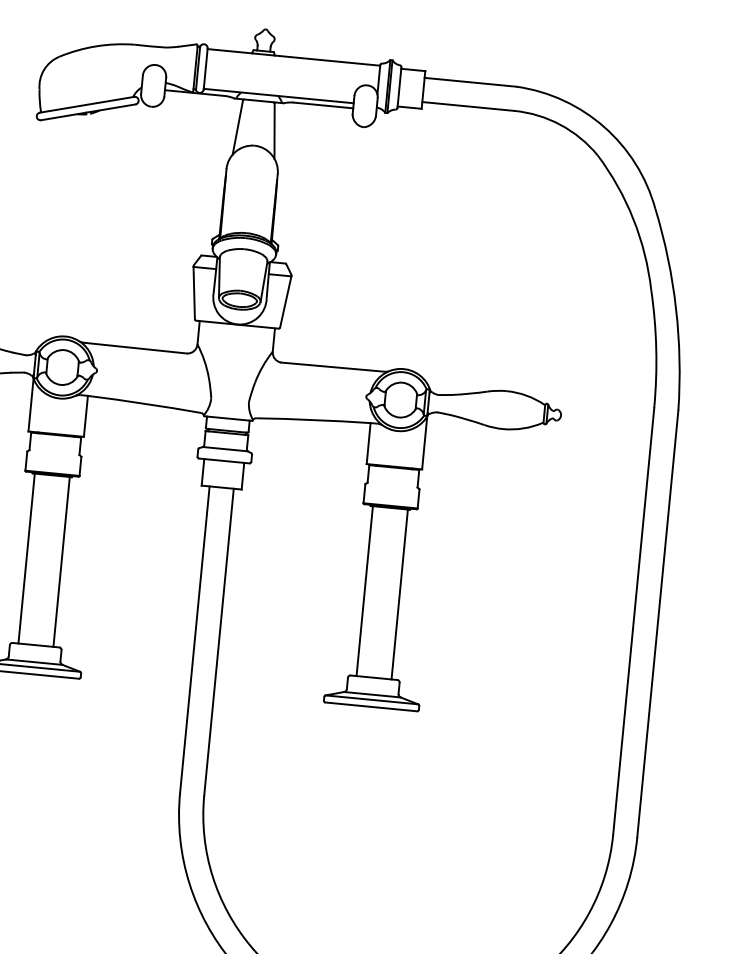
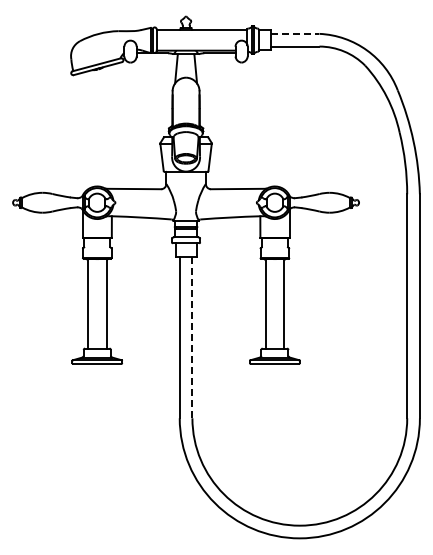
line: (471, 81) -> (295, 33), solid -> dashed
line: (219, 641) -> (192, 337), solid -> dashed

